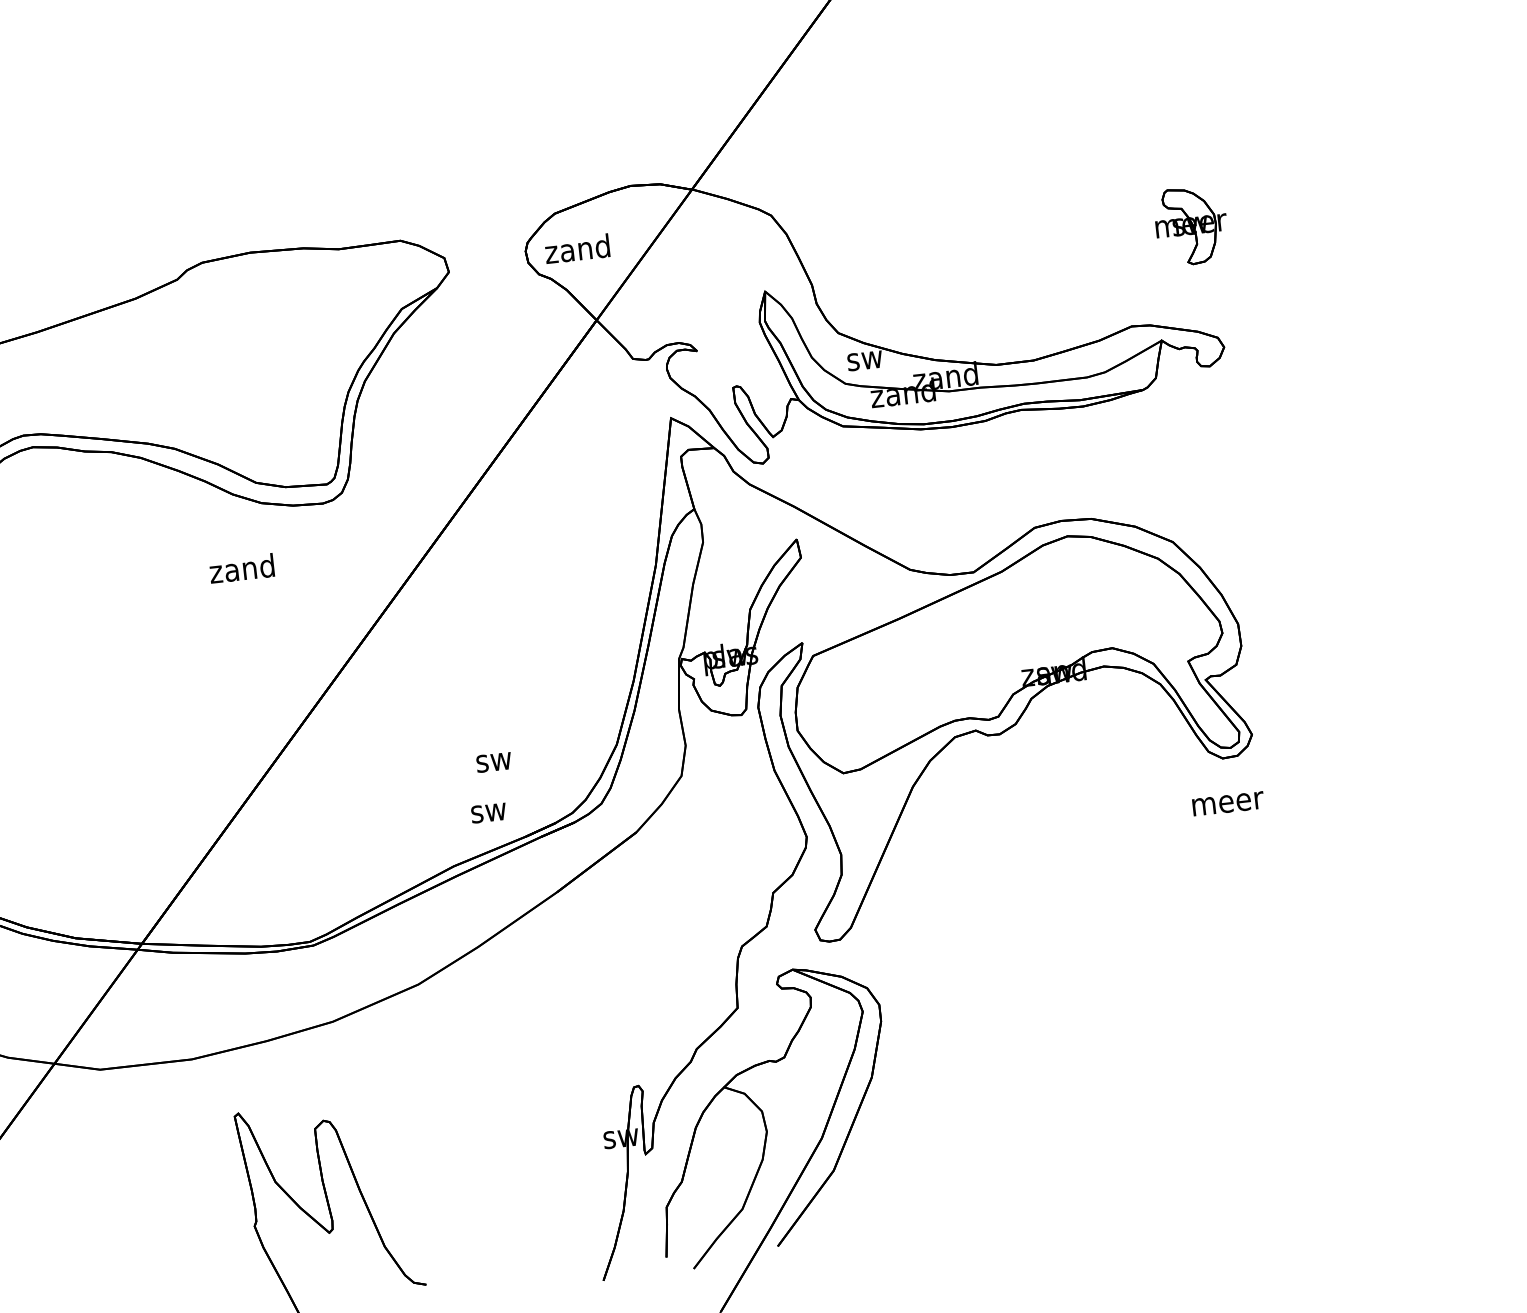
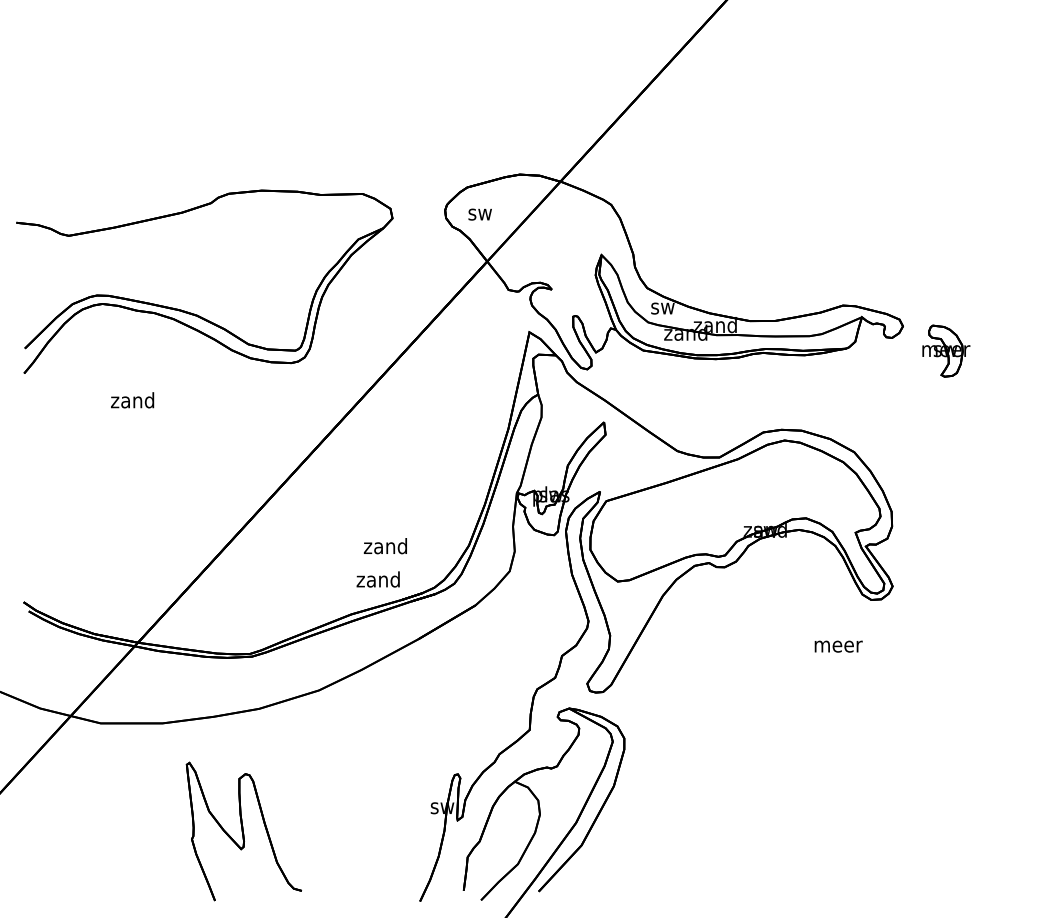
part: (1191, 224) -> (946, 350), moved
text: (576, 248) -> (479, 212), zand -> sw
text: (241, 568) -> (132, 400), moved
text: (491, 760) -> (384, 546), sw -> zand
text: (1228, 803) -> (838, 646), moved
text: (486, 810) -> (377, 579), sw -> zand

